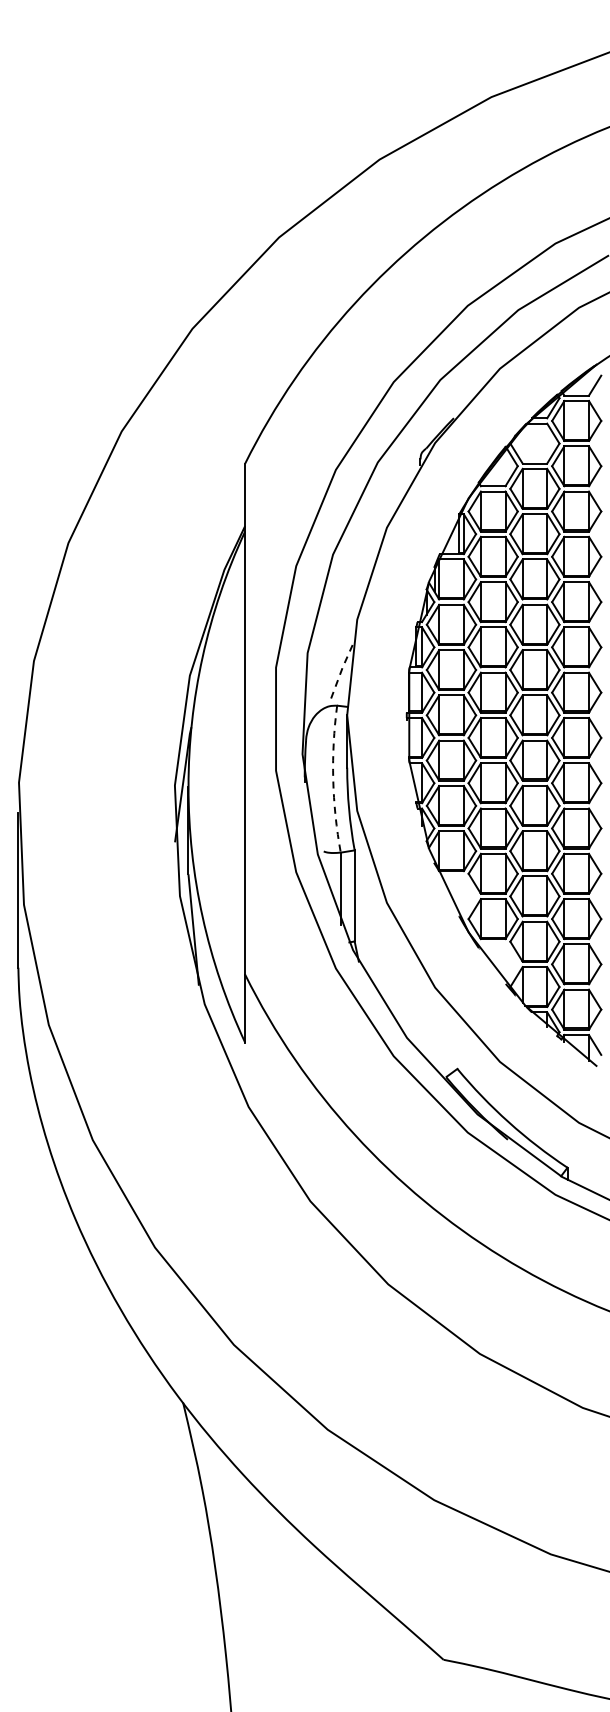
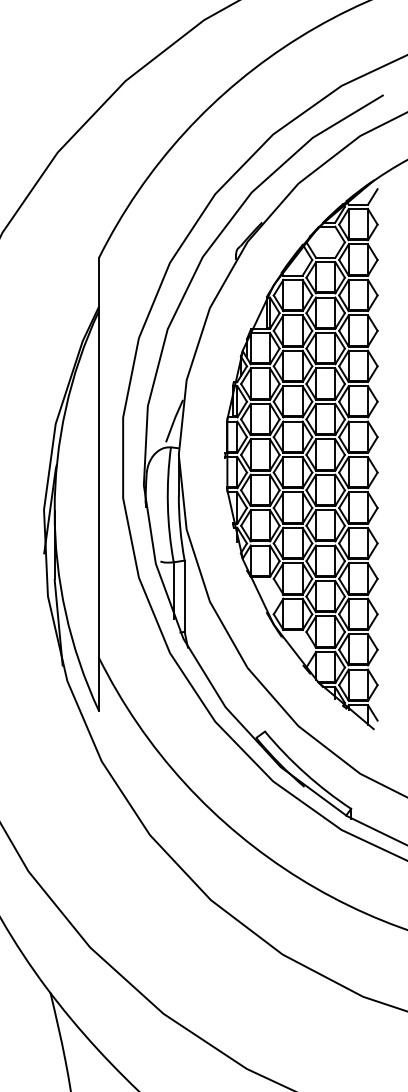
line: (341, 671) -> (174, 420), dashed -> solid
arc: (333, 779) -> (168, 505), dashed -> solid

